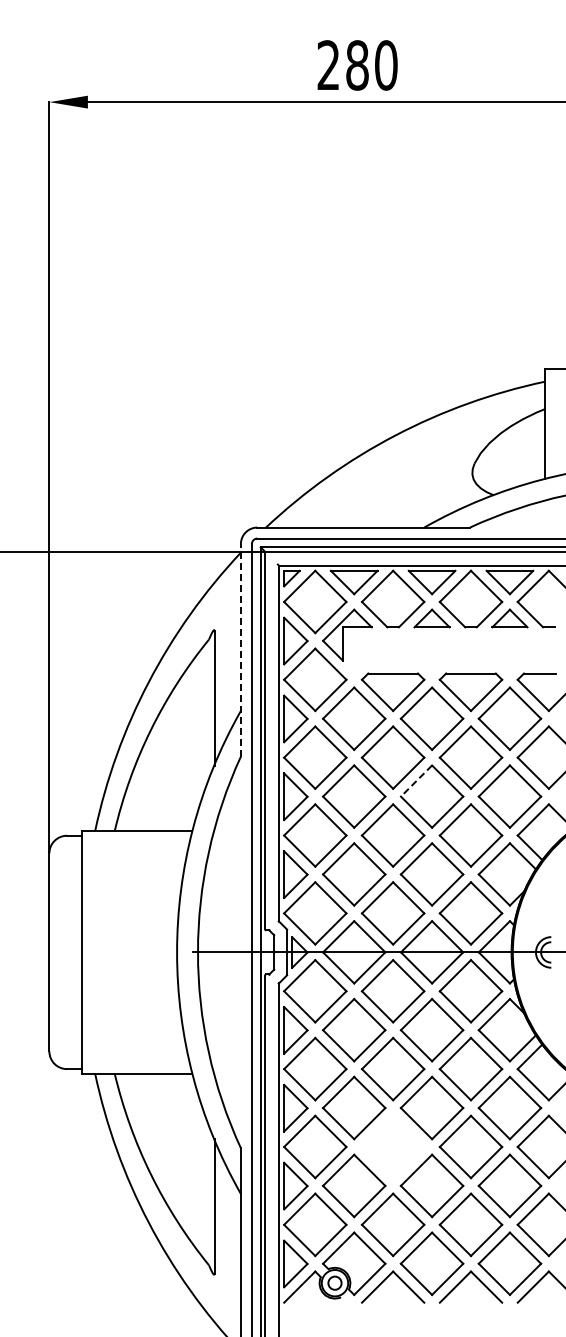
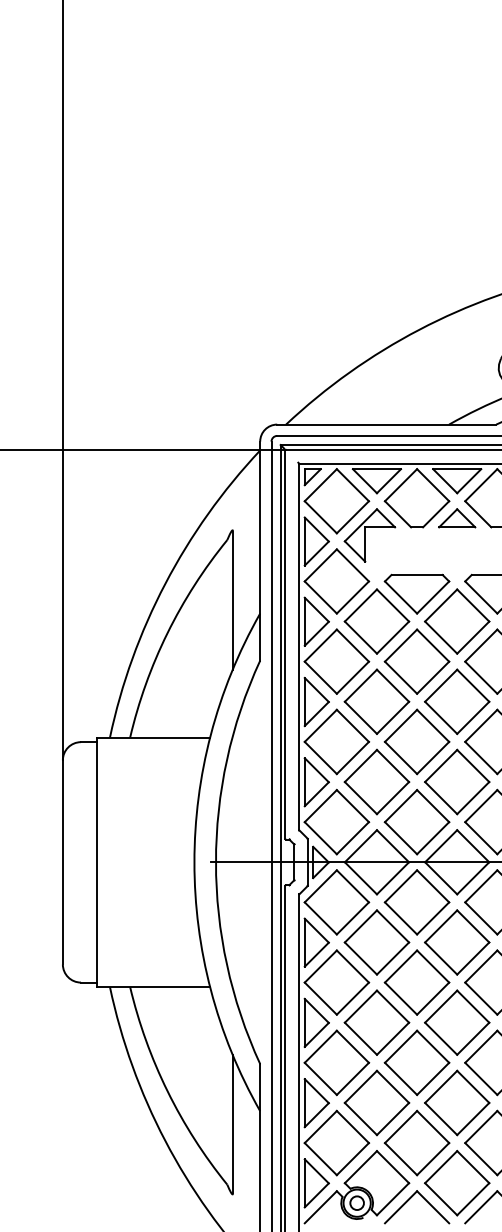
line: (240, 649) -> (259, 550), dashed -> solid
line: (416, 781) -> (441, 686), dashed -> solid
part: (393, 1146) -> (417, 1062), added

